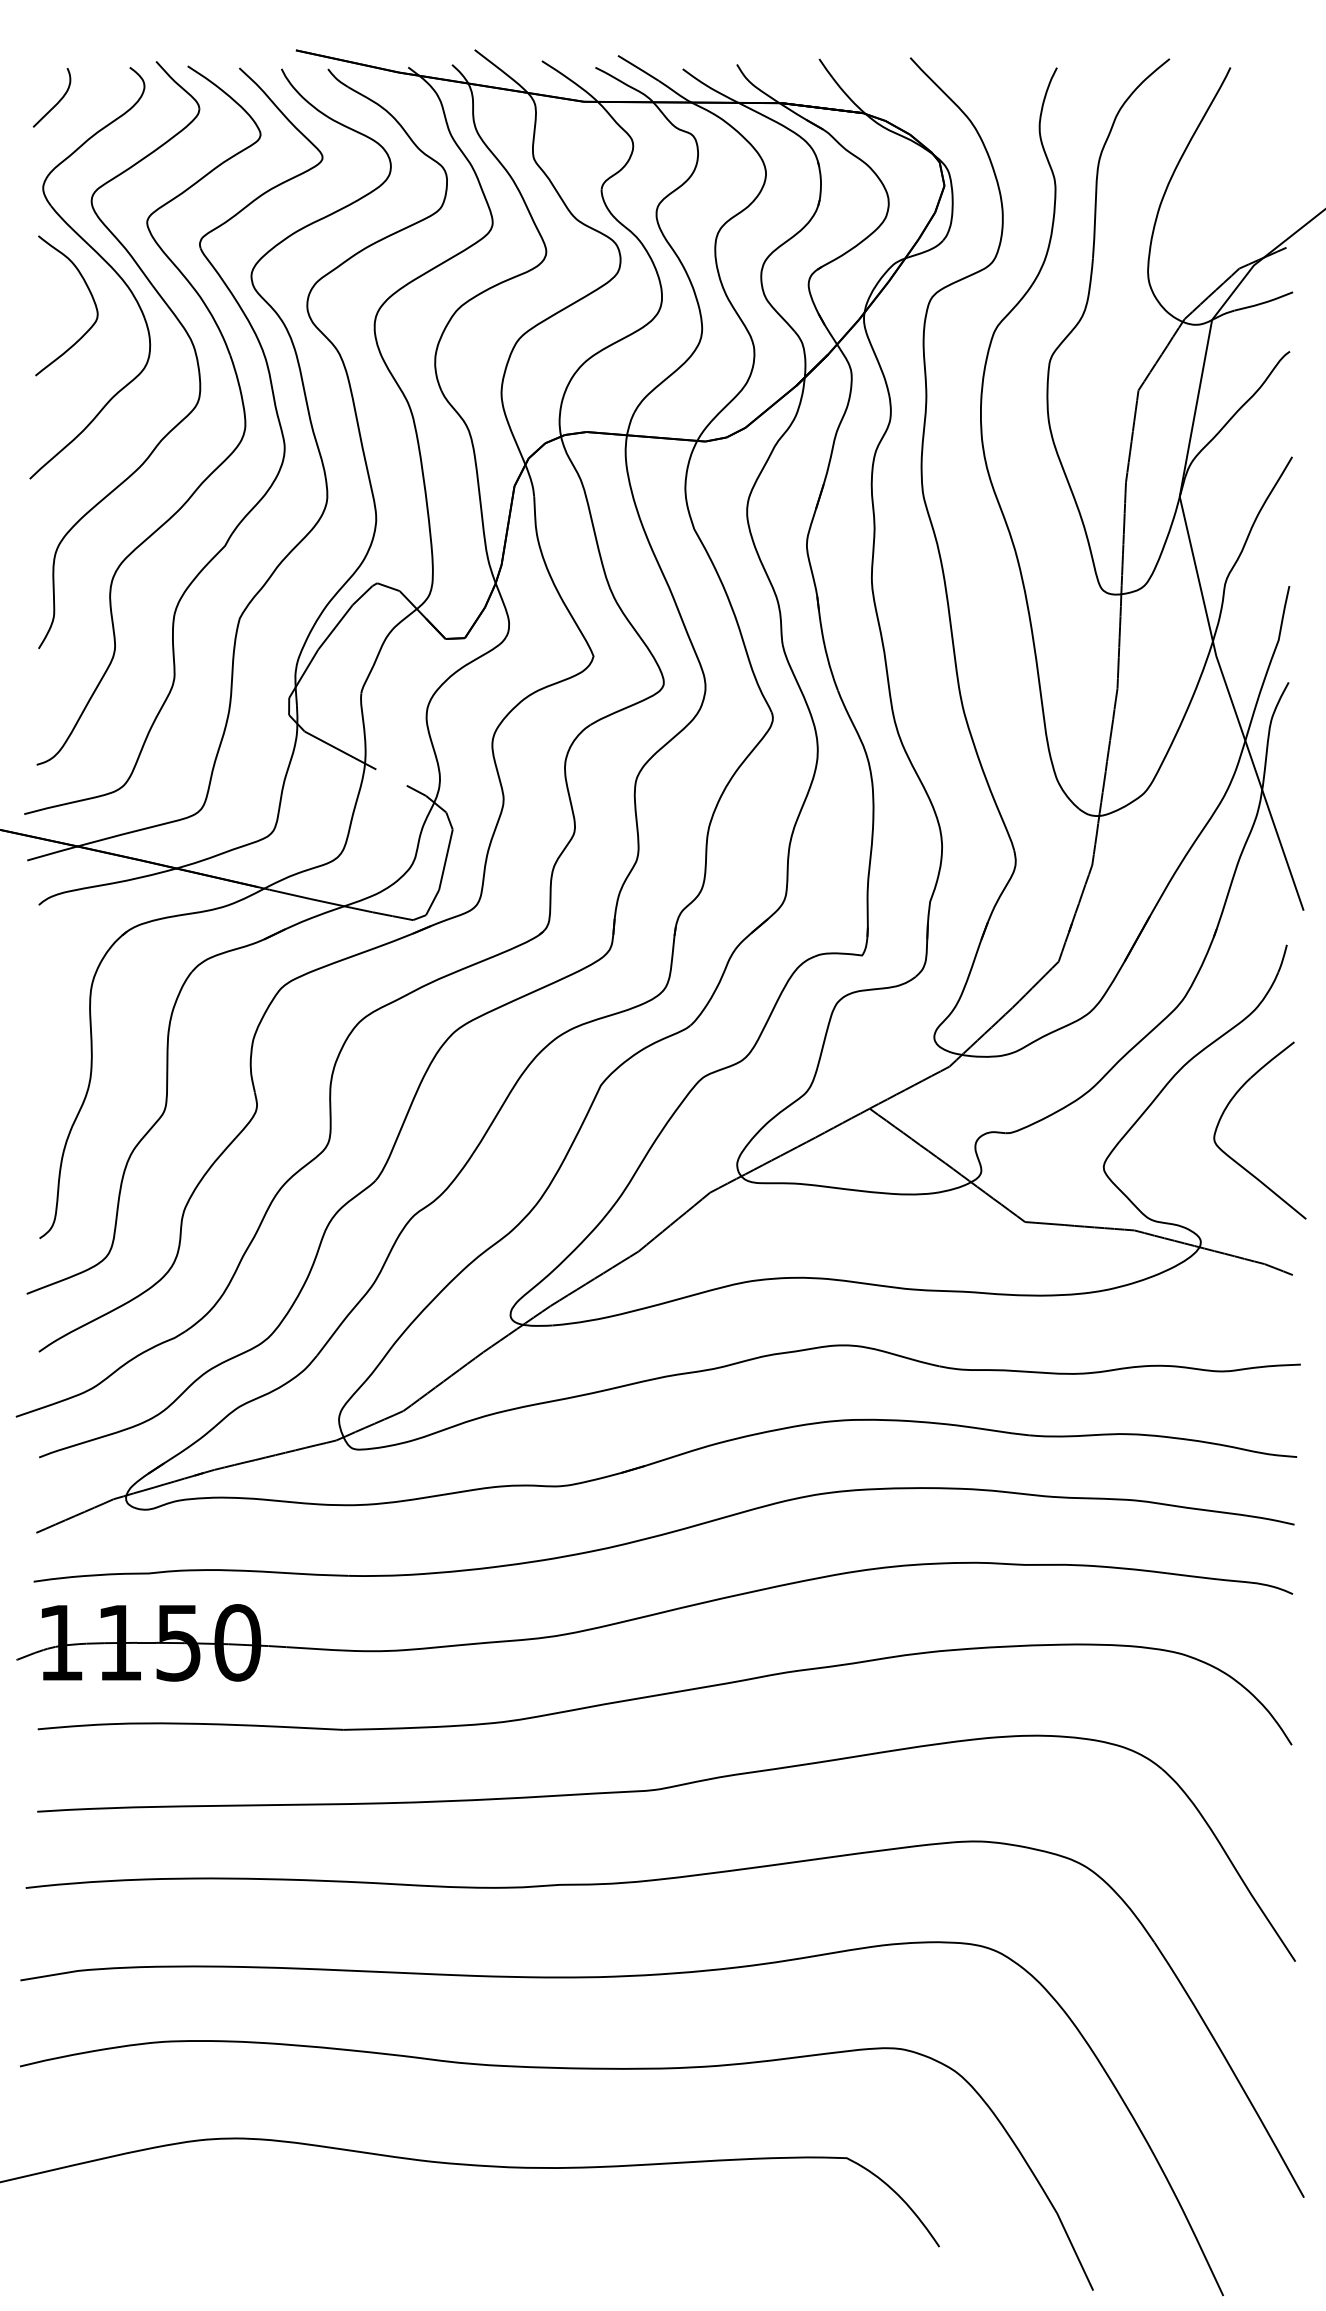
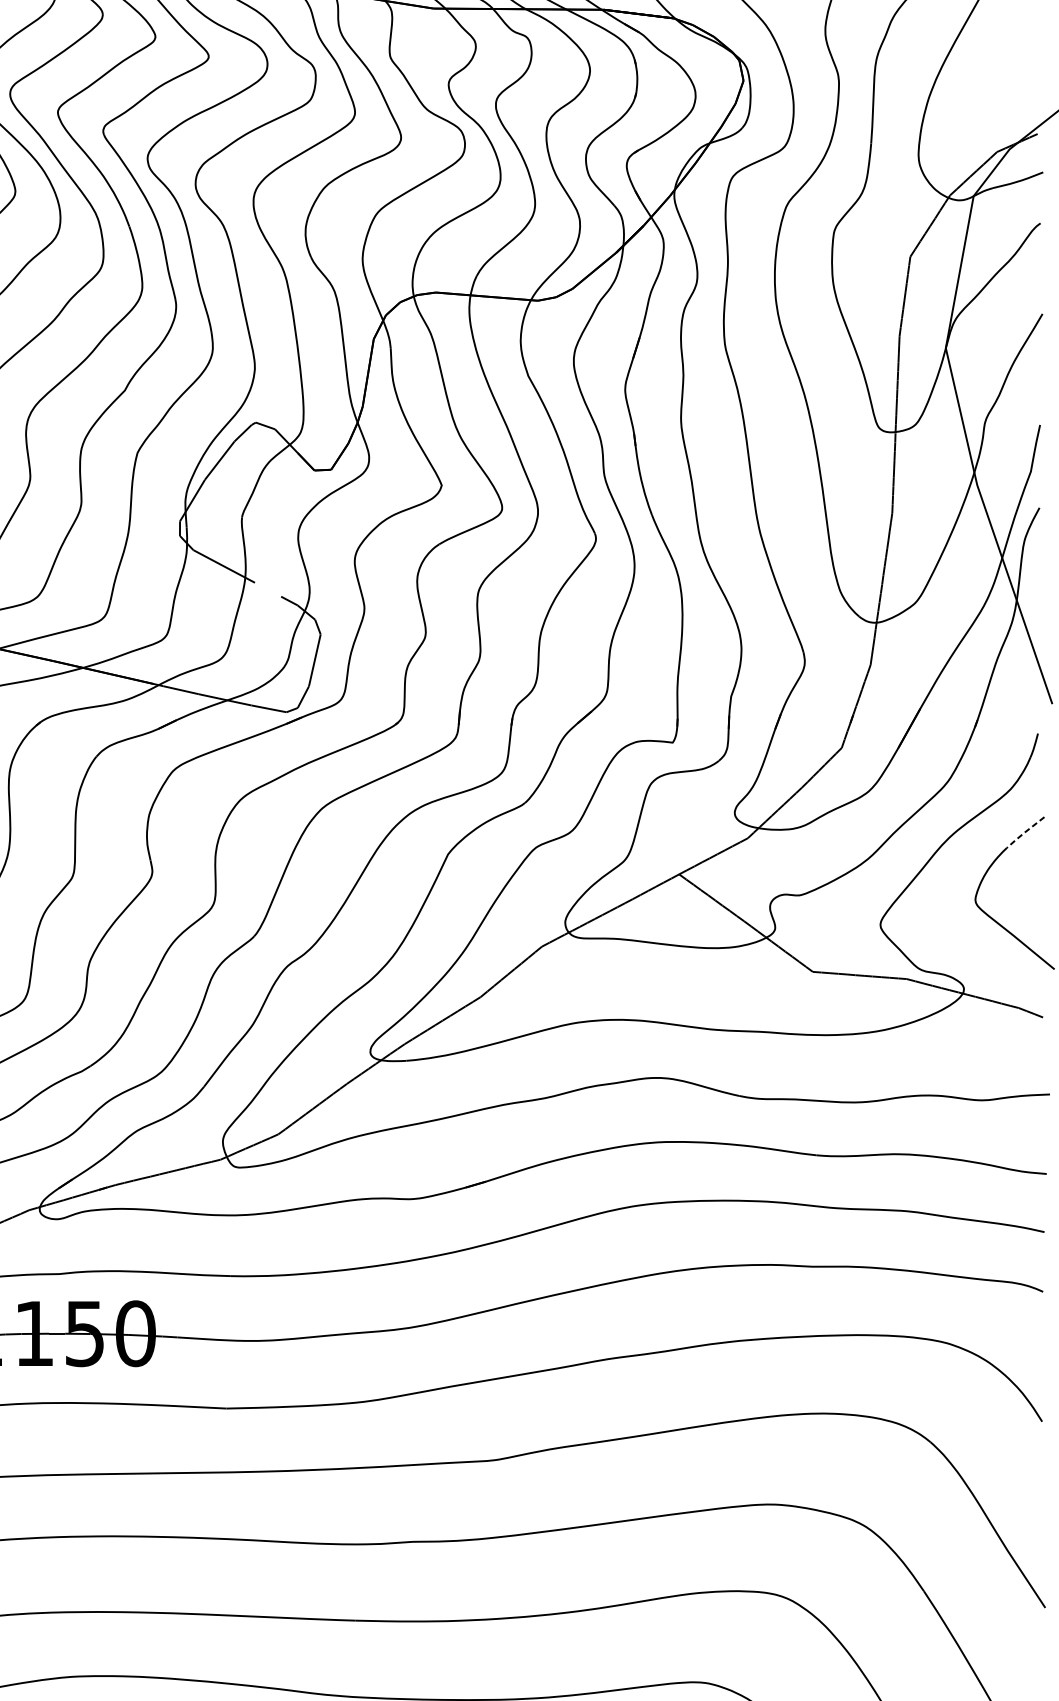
line: (1271, 1059) -> (1024, 832), solid -> dashed

